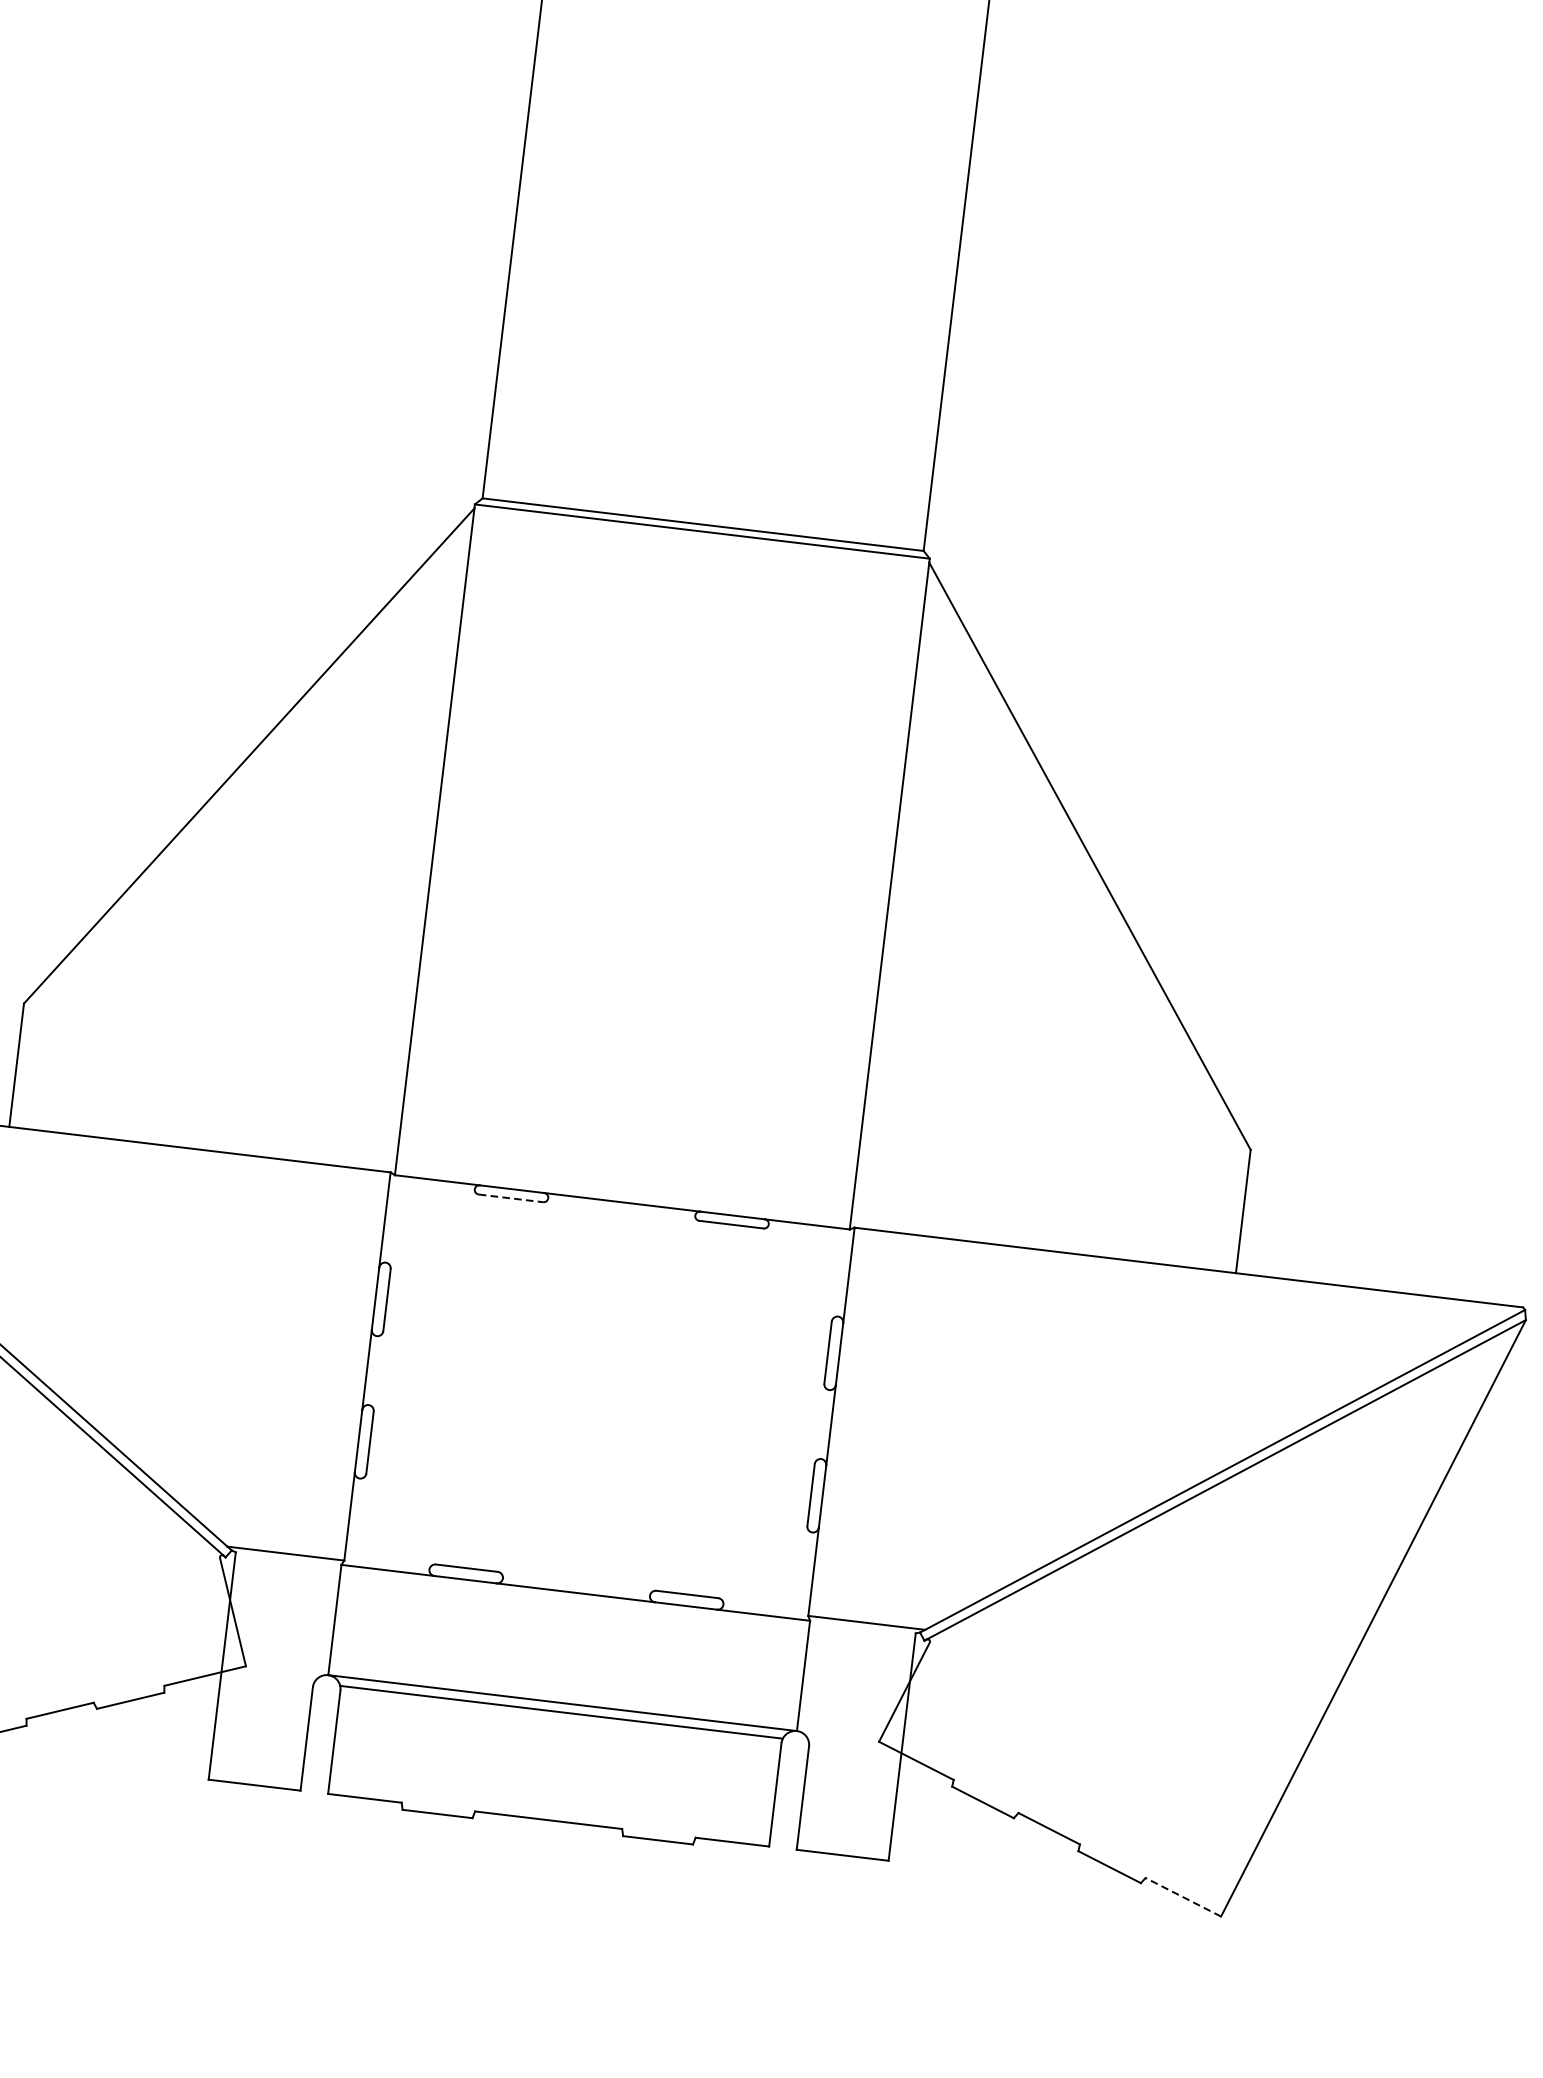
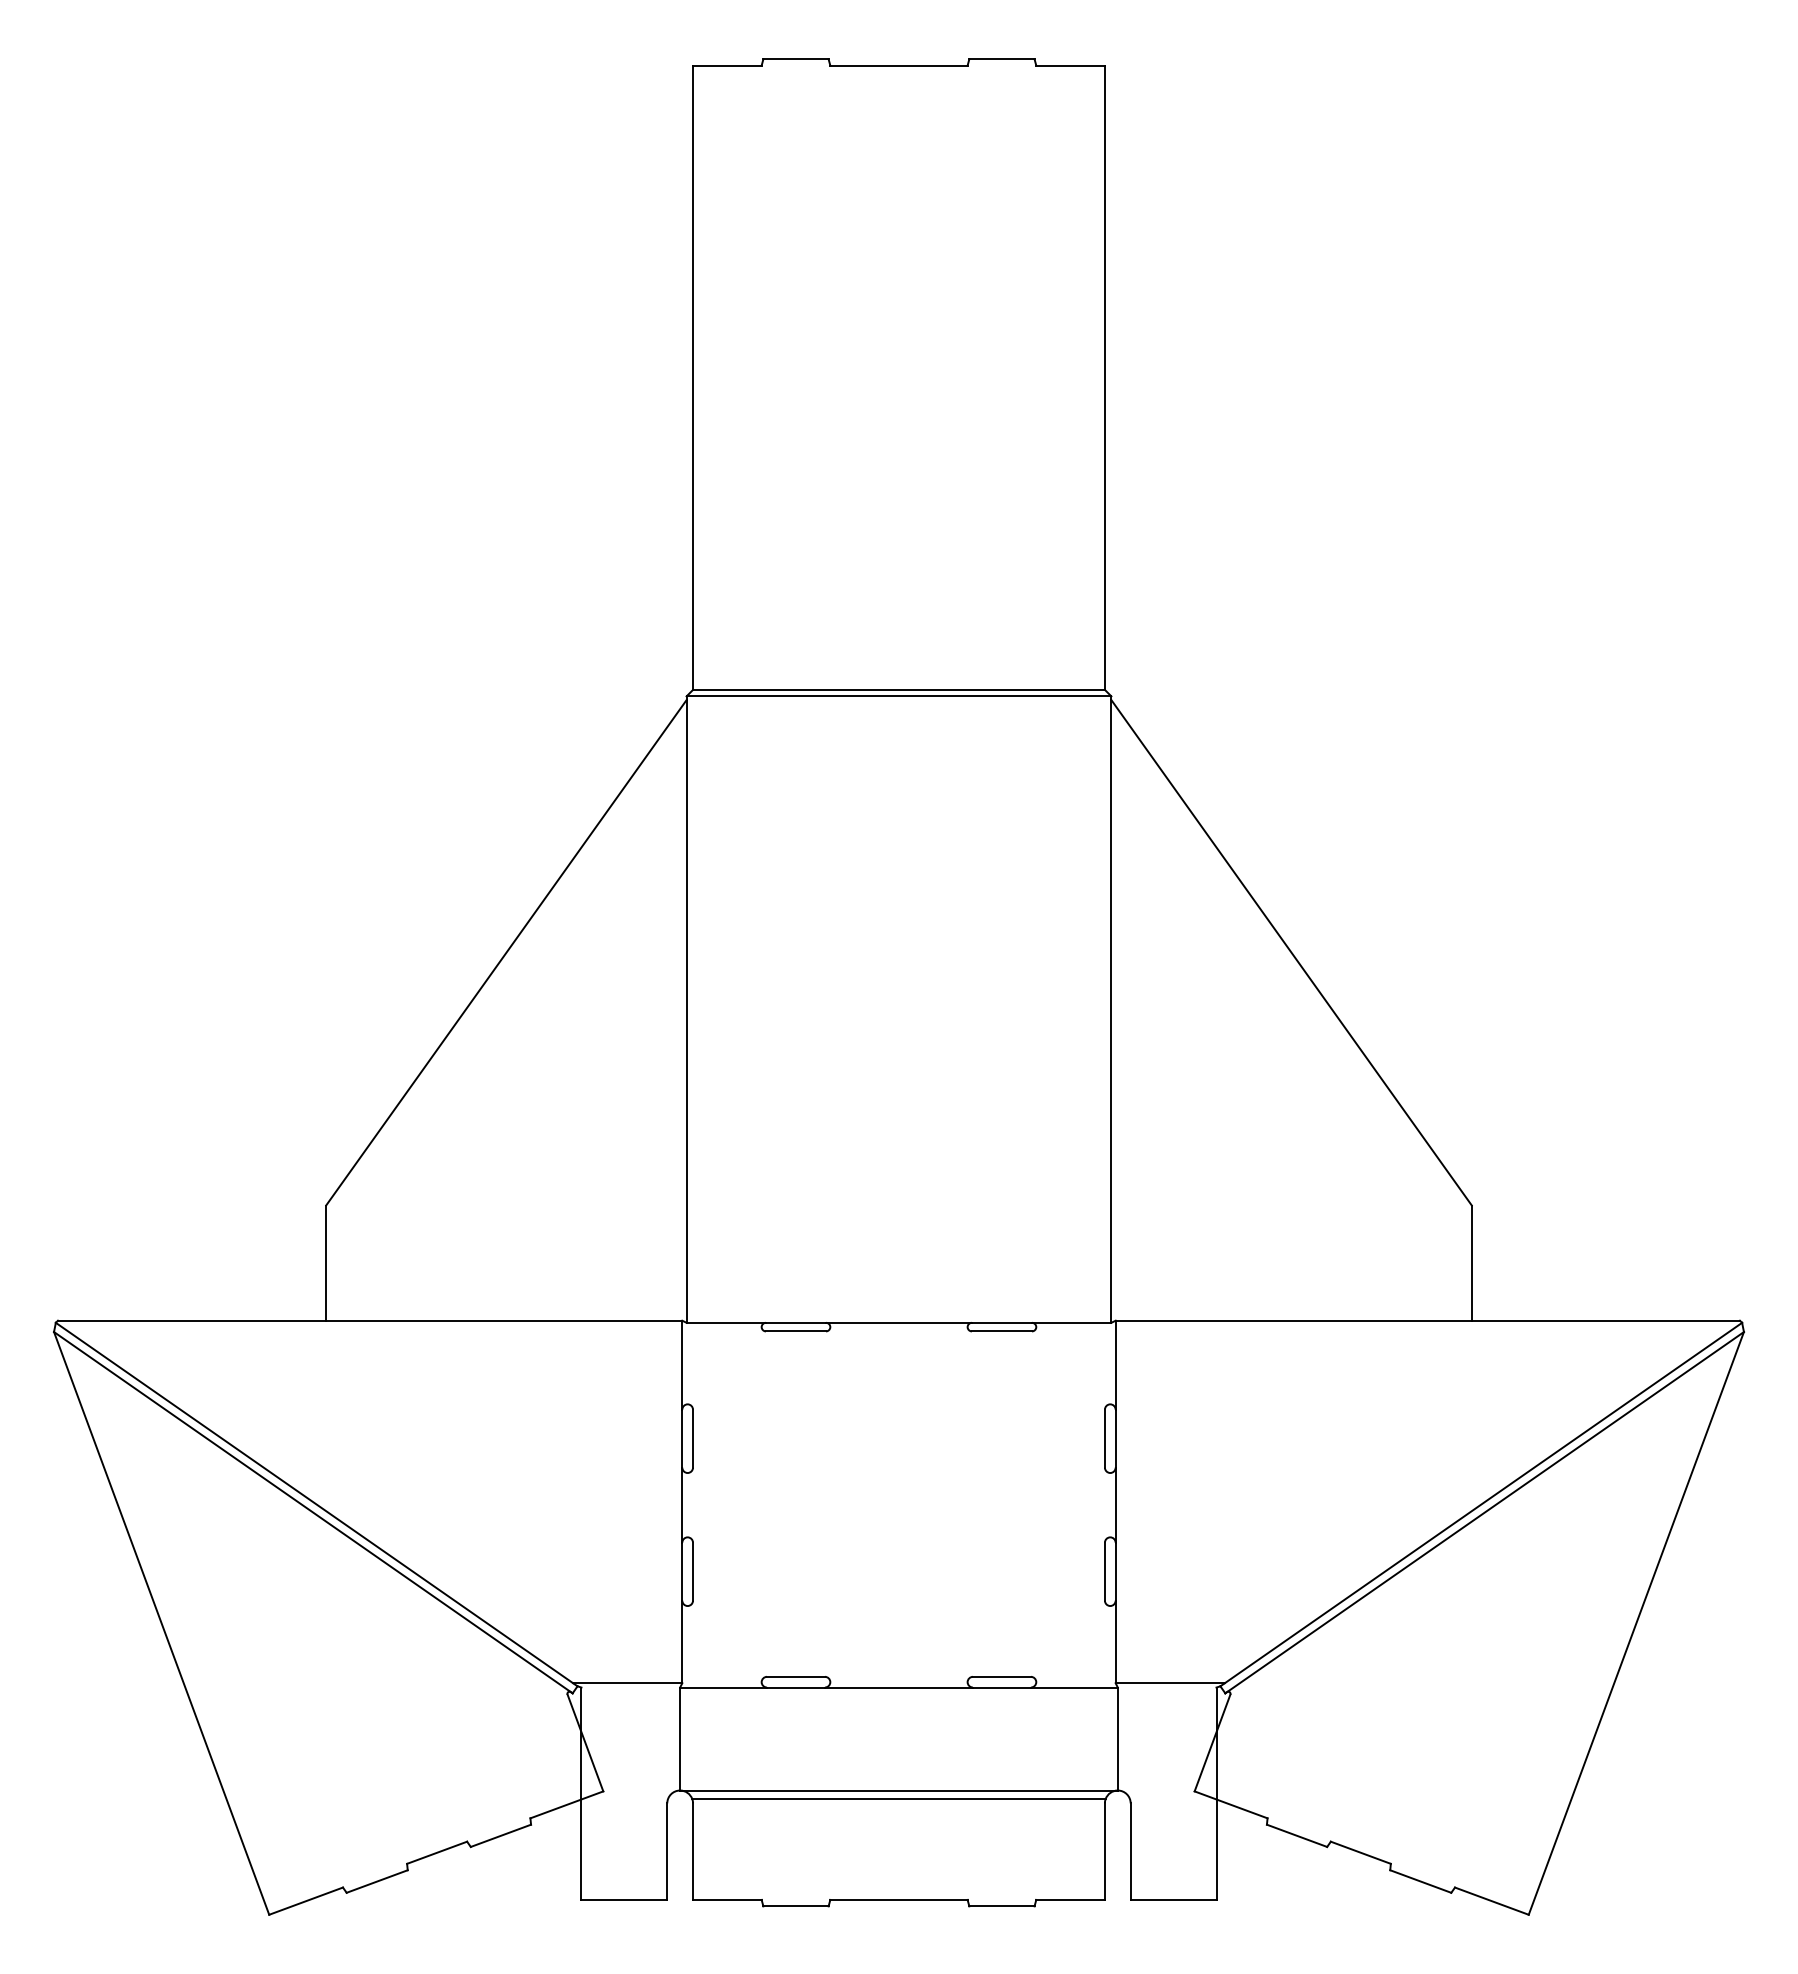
line: (511, 1198) -> (796, 1331), dashed -> solid
line: (1182, 1897) -> (1491, 1901), dashed -> solid

